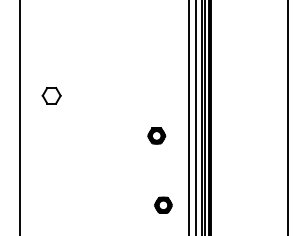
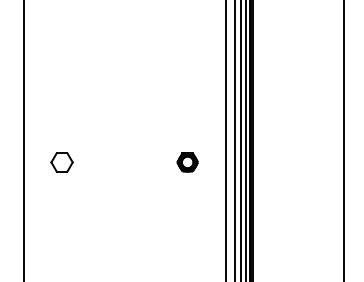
part: (51, 95) -> (61, 162), moved
part: (163, 205) -> (195, 245), removed

